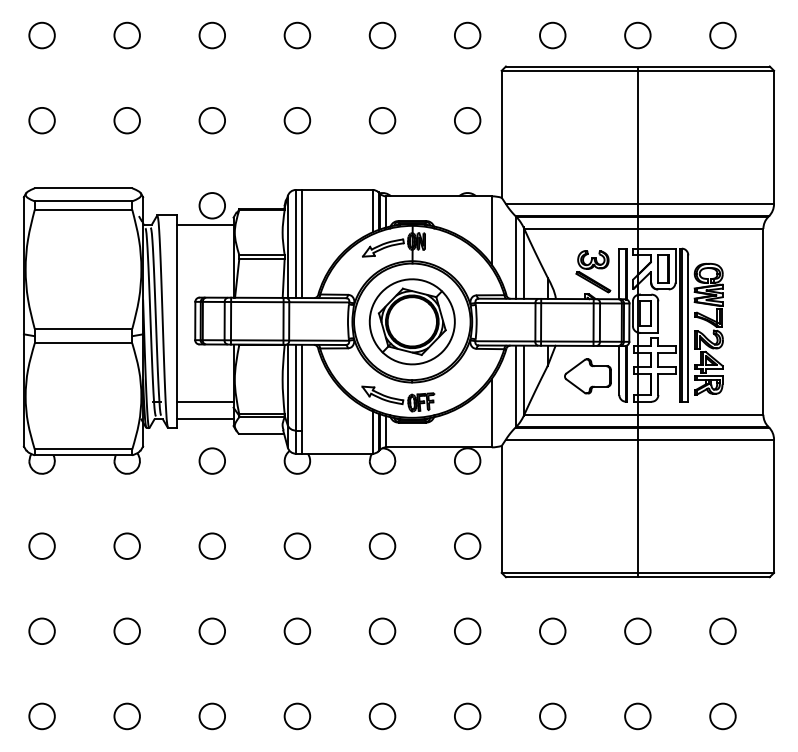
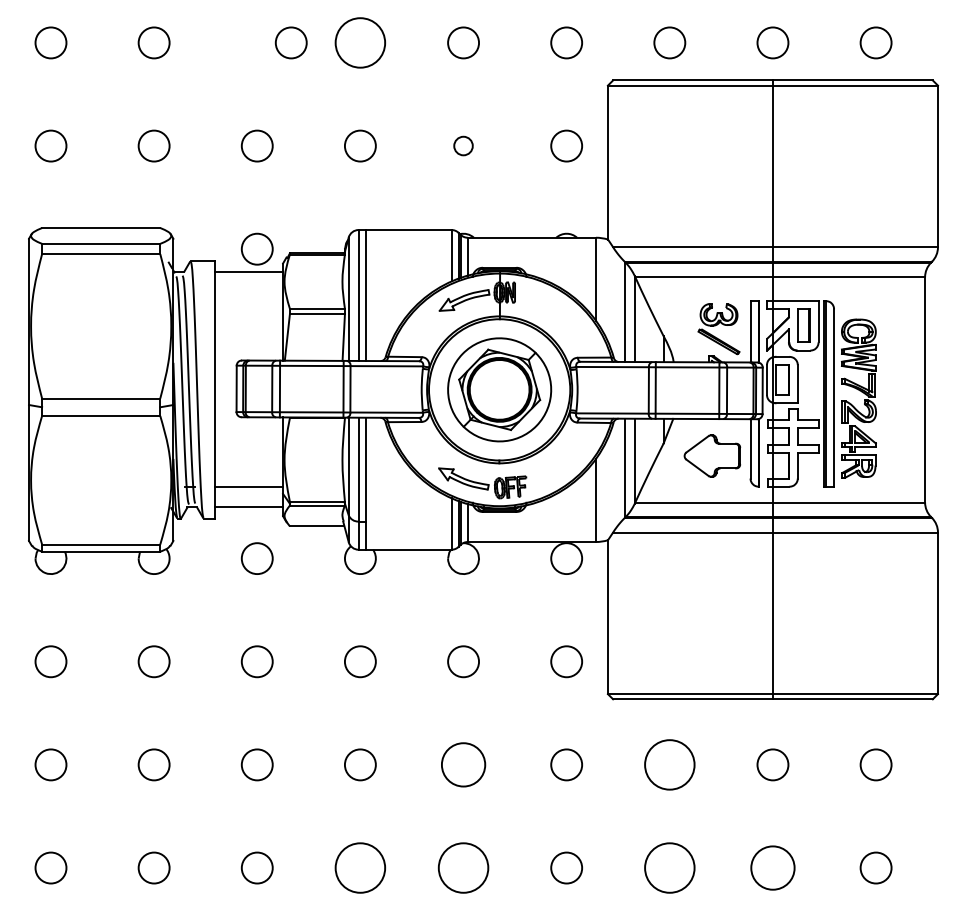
circle: (211, 35) -> (290, 42), moved
circle: (296, 35) -> (359, 42), size x1.6
circle: (382, 120) -> (463, 145), size x0.6
circle: (382, 630) -> (463, 764), size x1.4
circle: (552, 630) -> (669, 764), size x1.6
circle: (296, 715) -> (359, 867), size x1.6
circle: (382, 715) -> (463, 867), size x1.6
circle: (552, 715) -> (669, 867), size x1.6
circle: (637, 715) -> (772, 867), size x1.4

